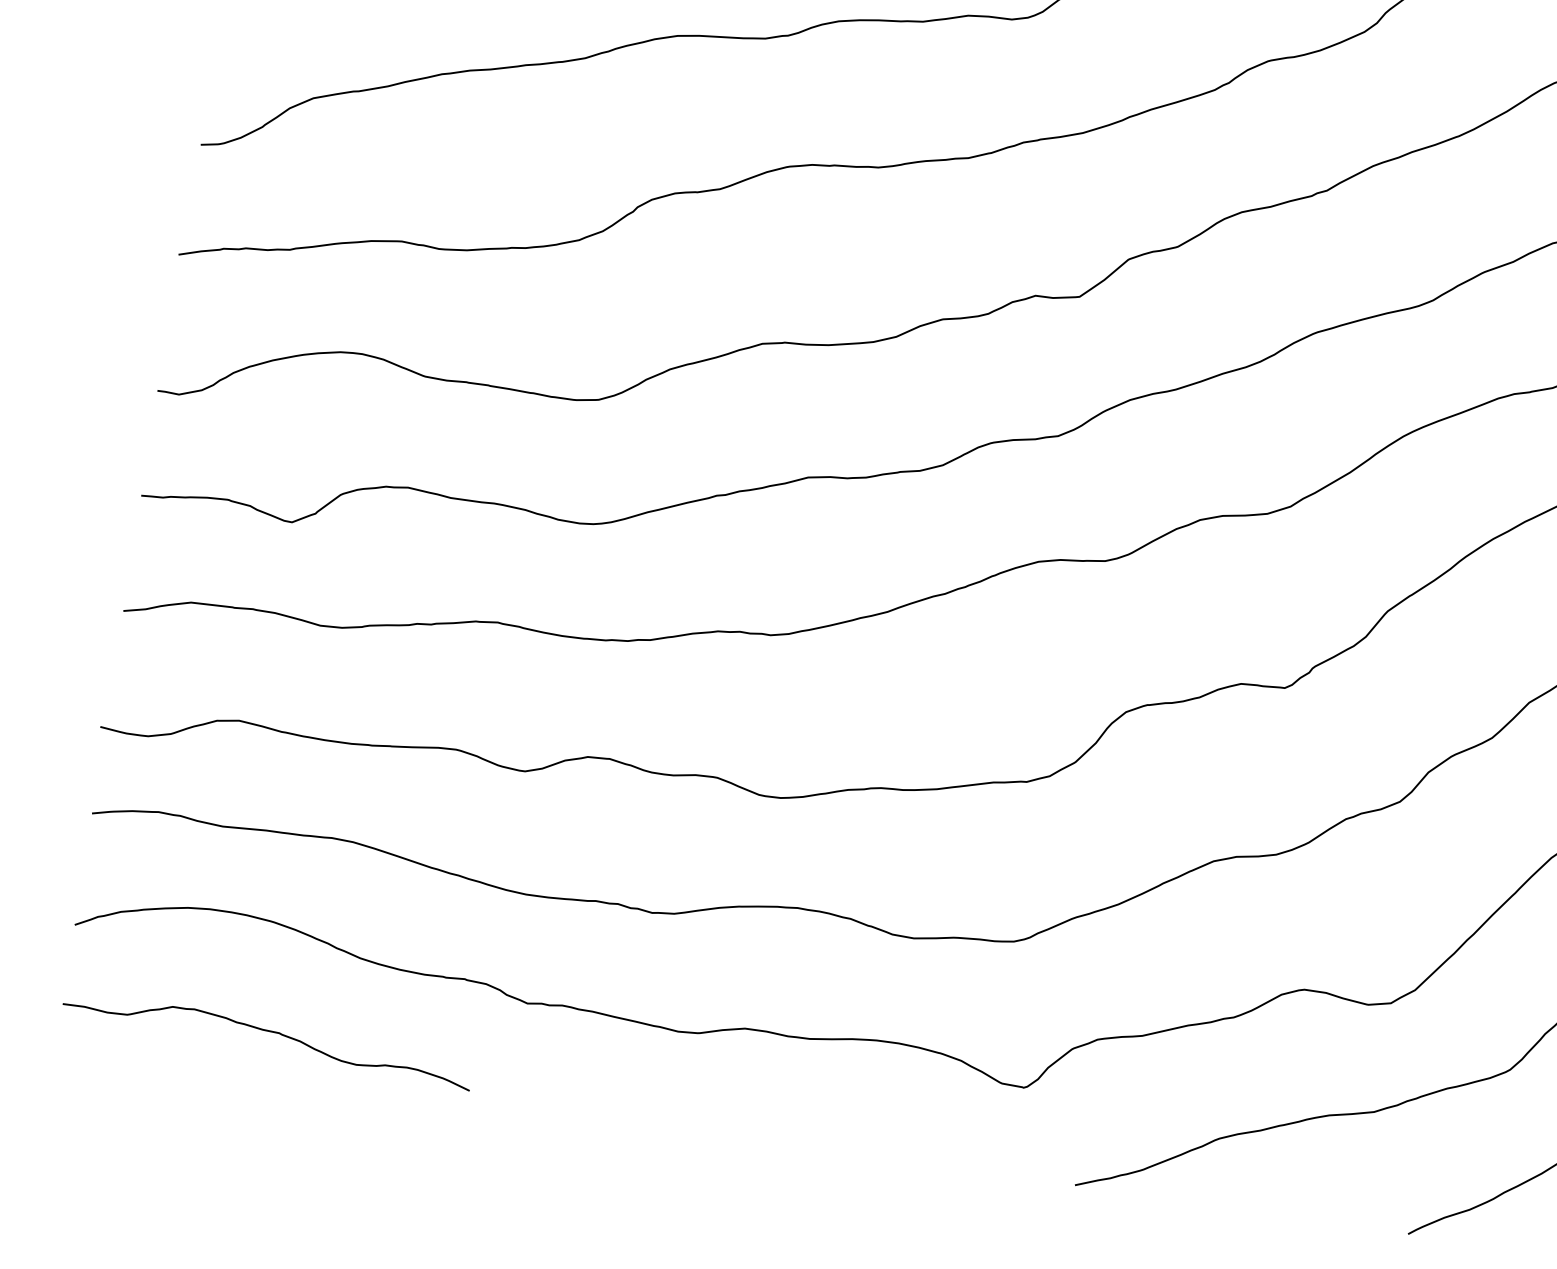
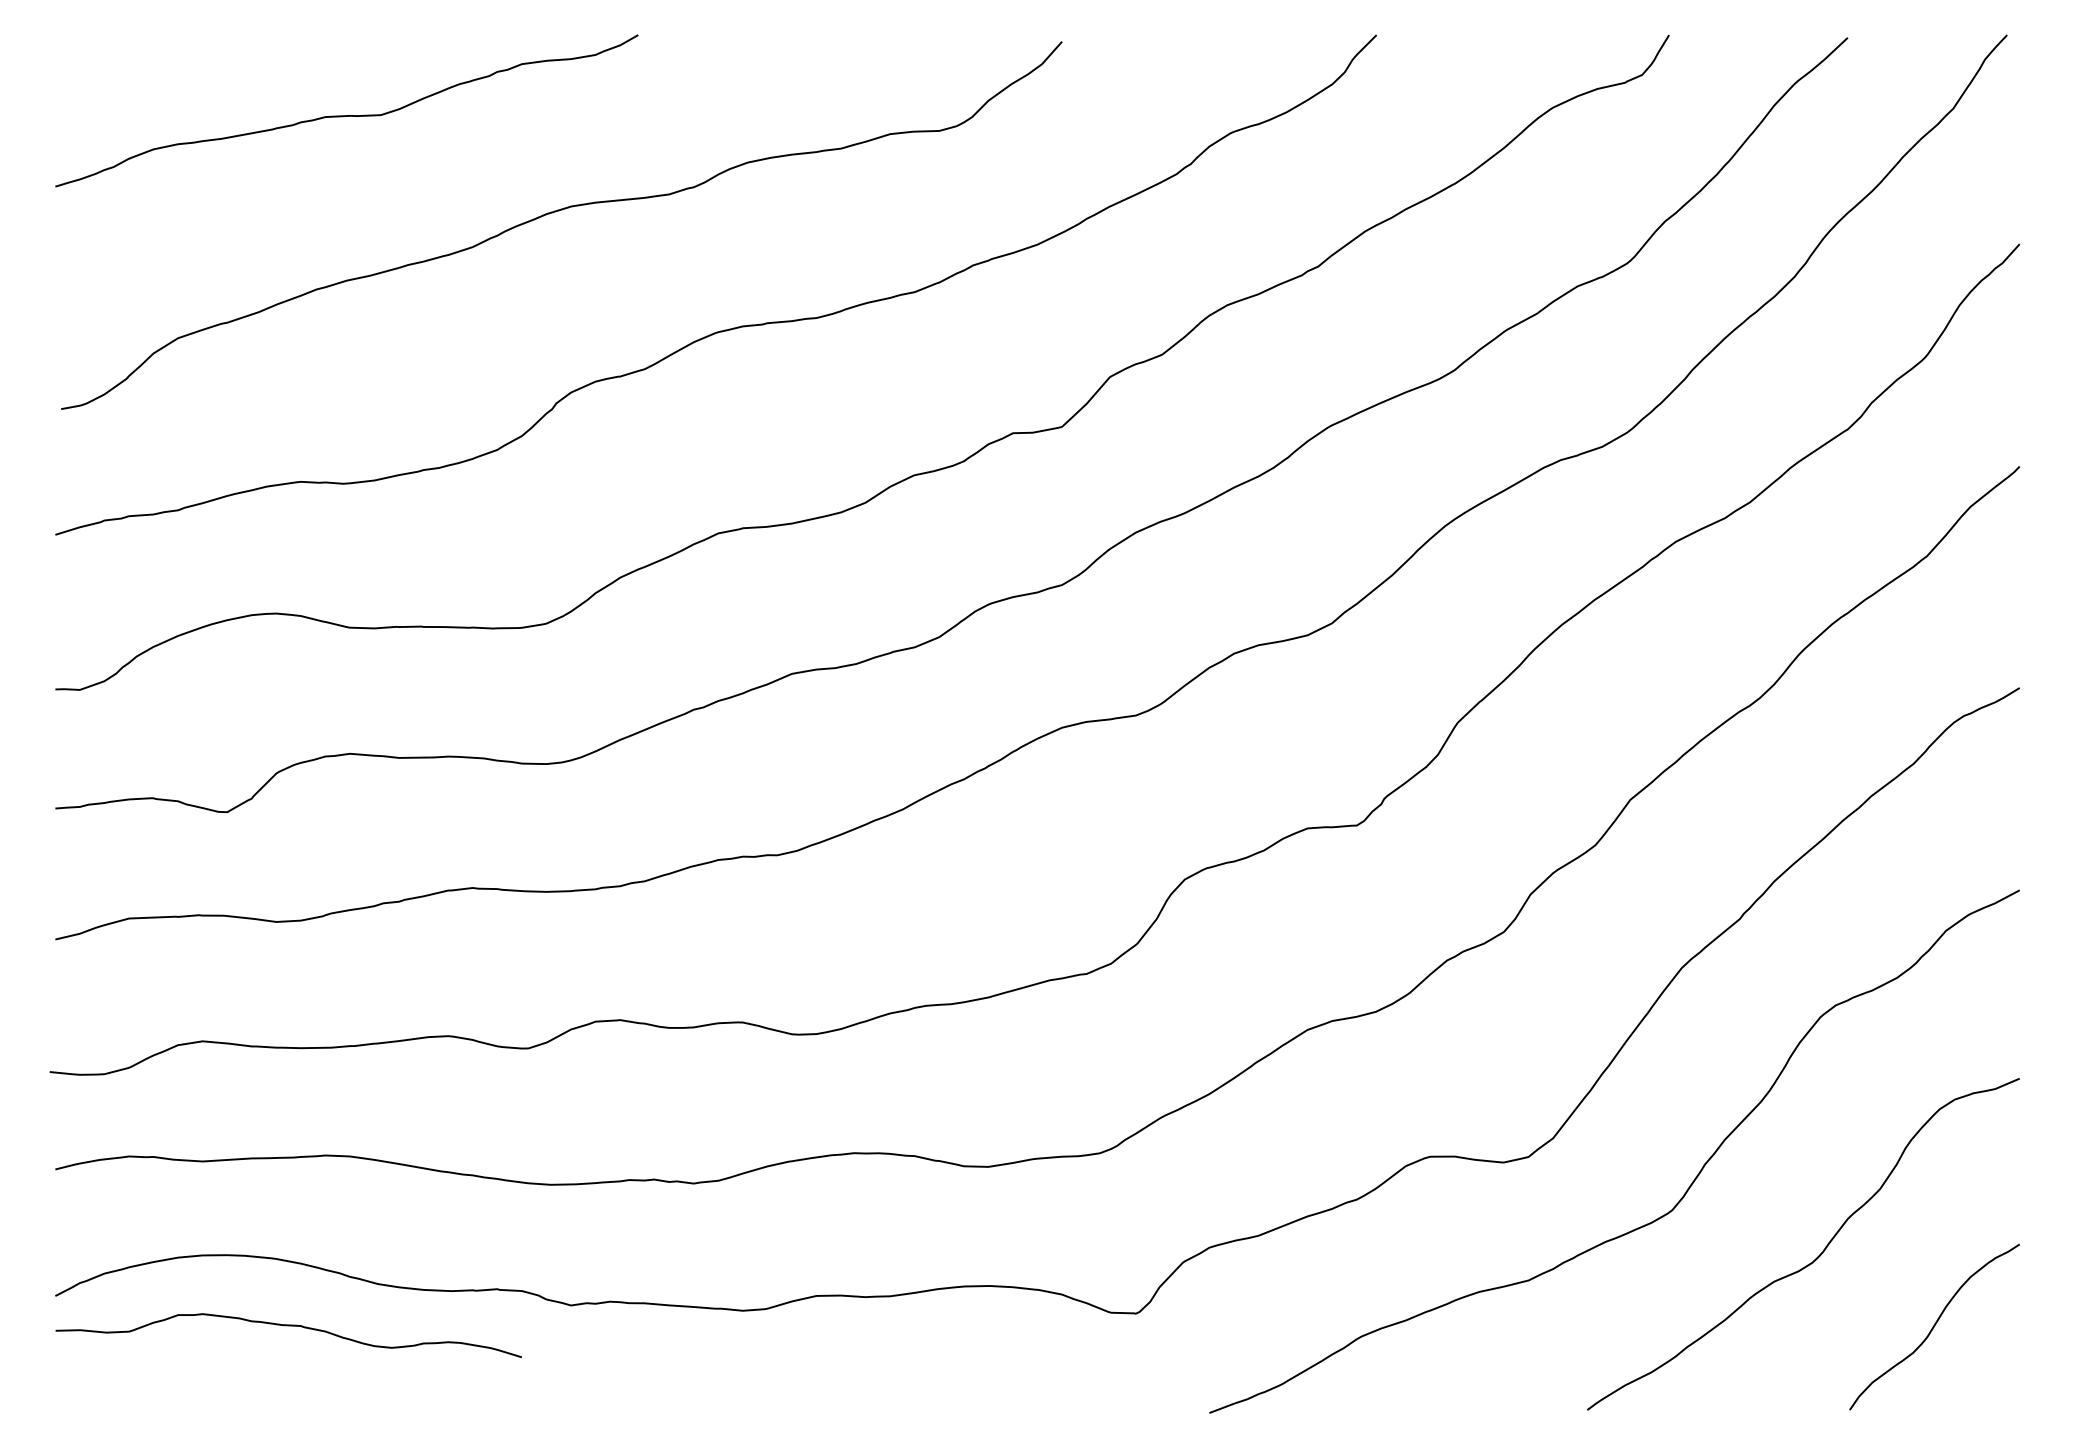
curve: (268, 1031) -> (288, 1326), moved

